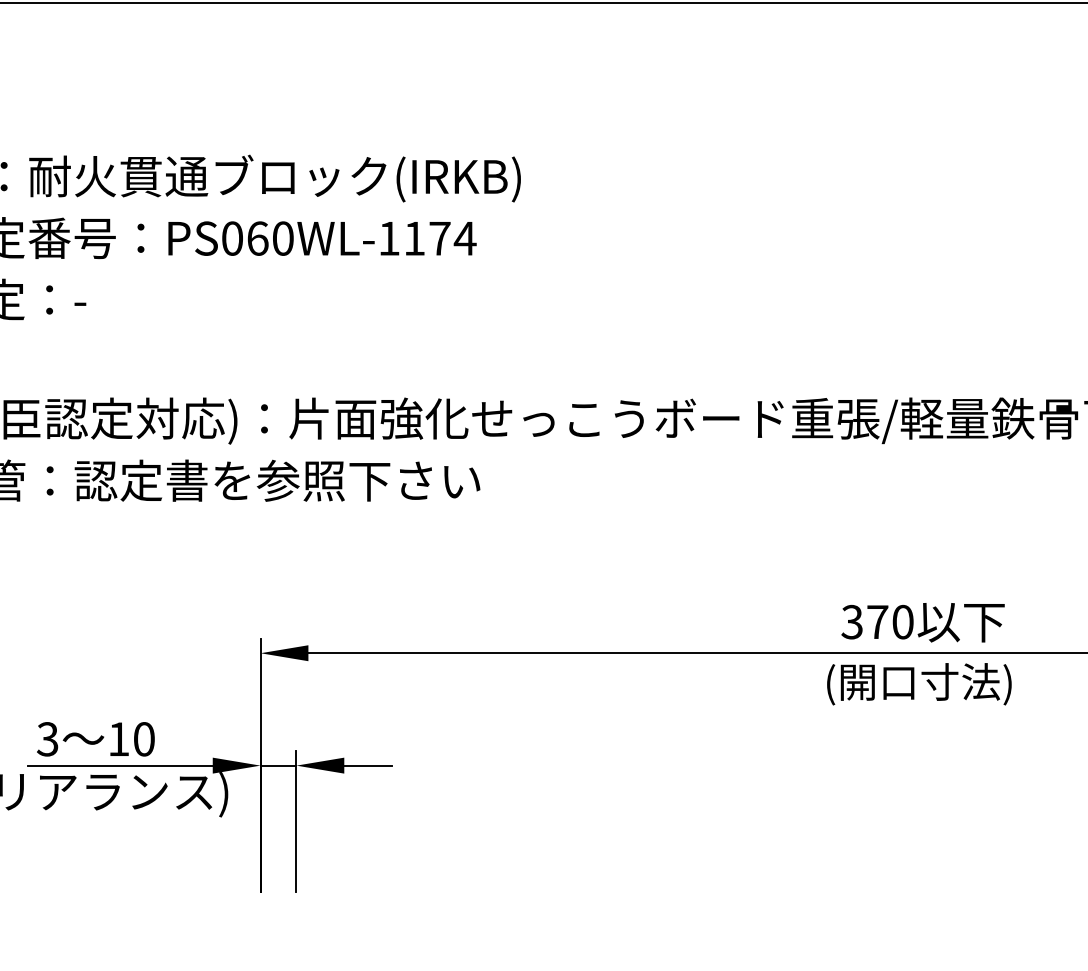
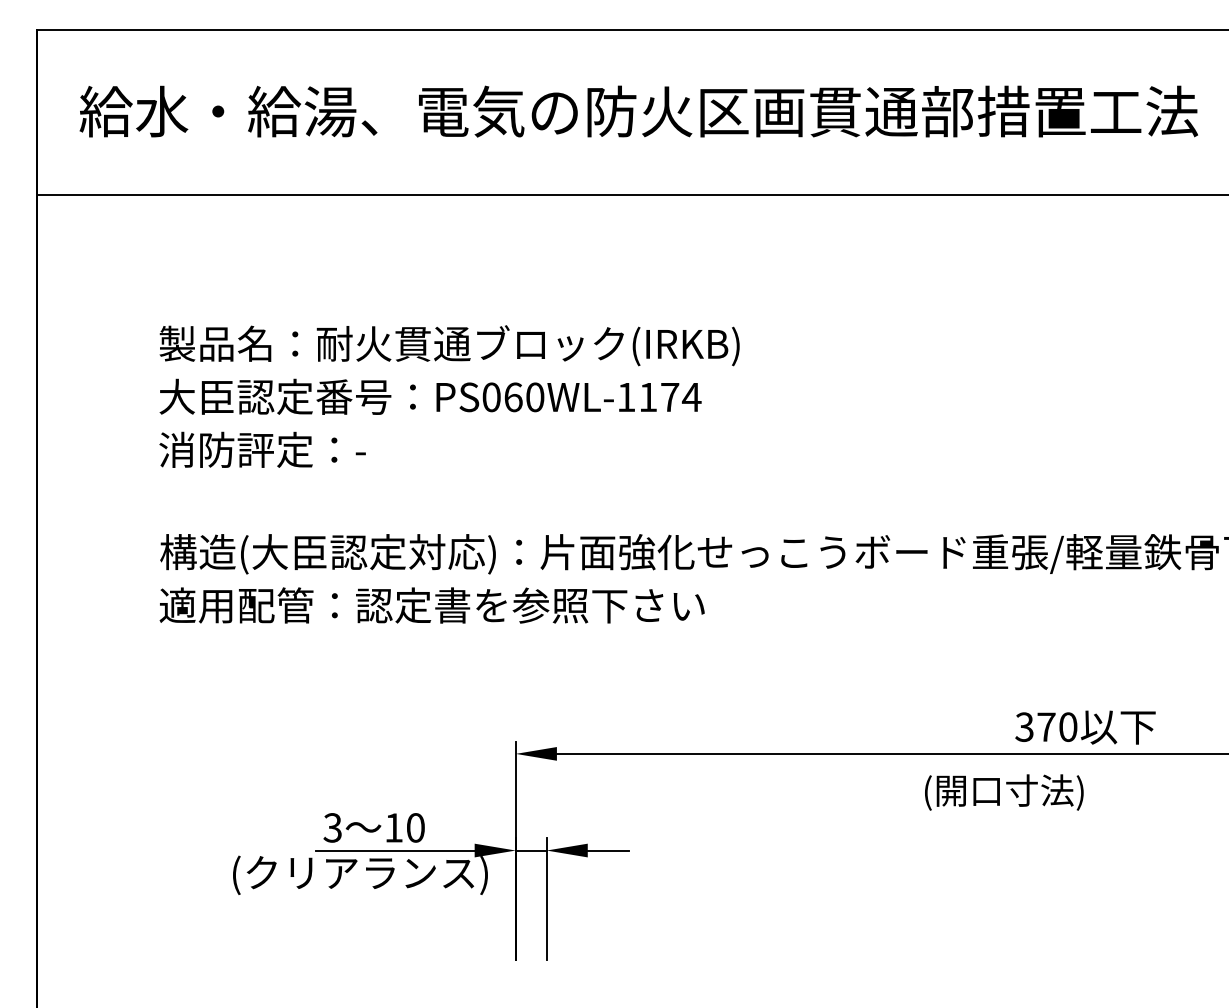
text: (919, 684) -> (1004, 792), moved

